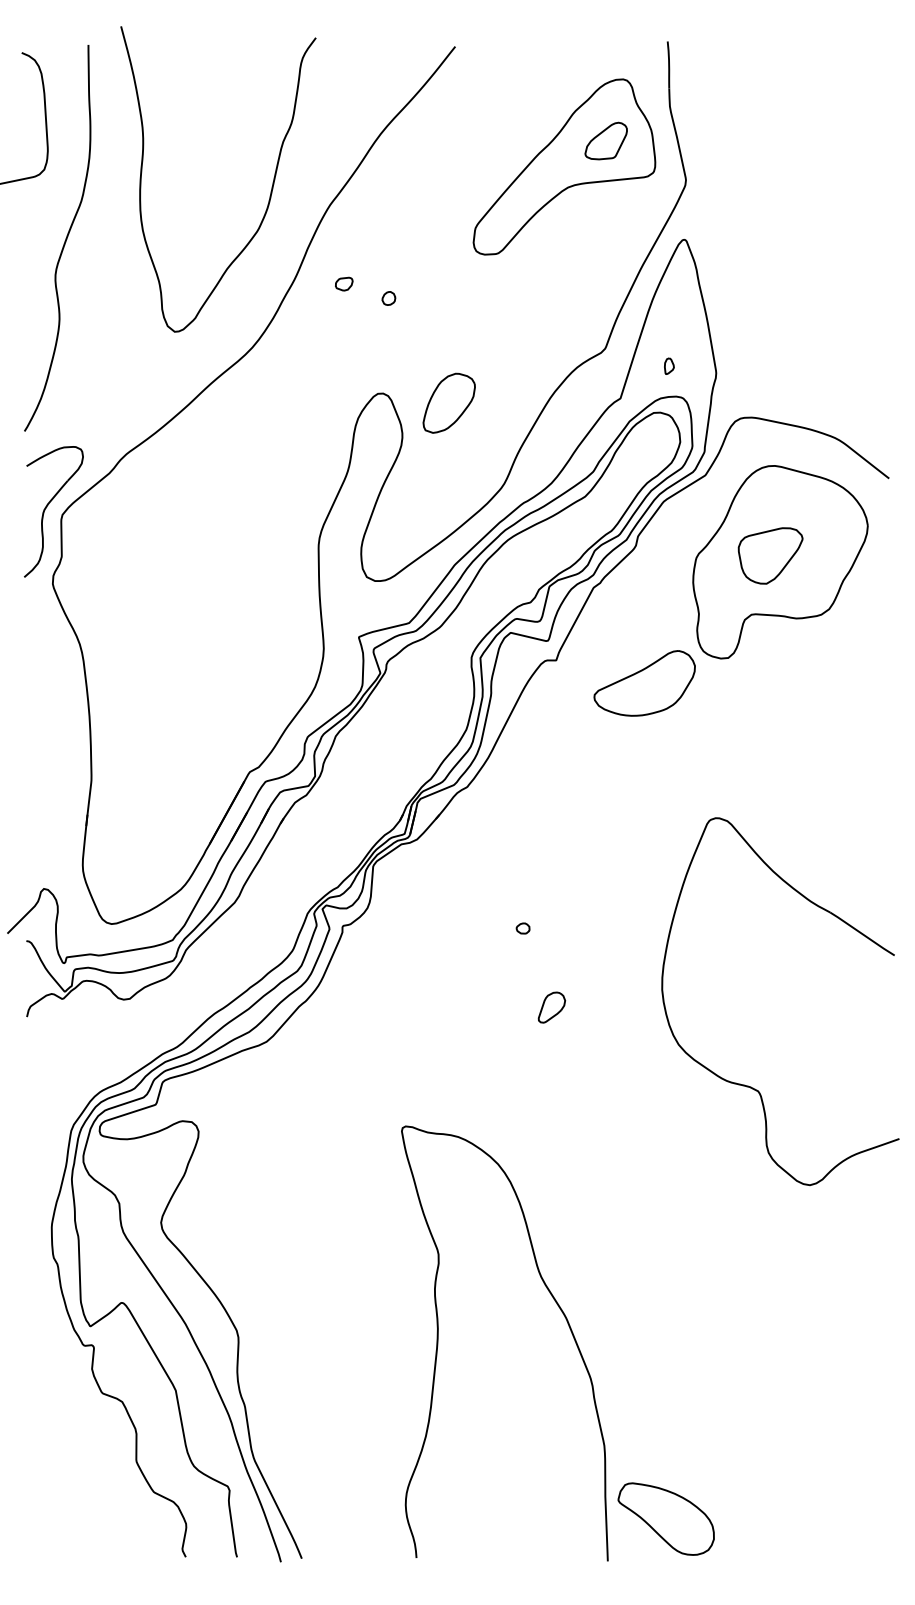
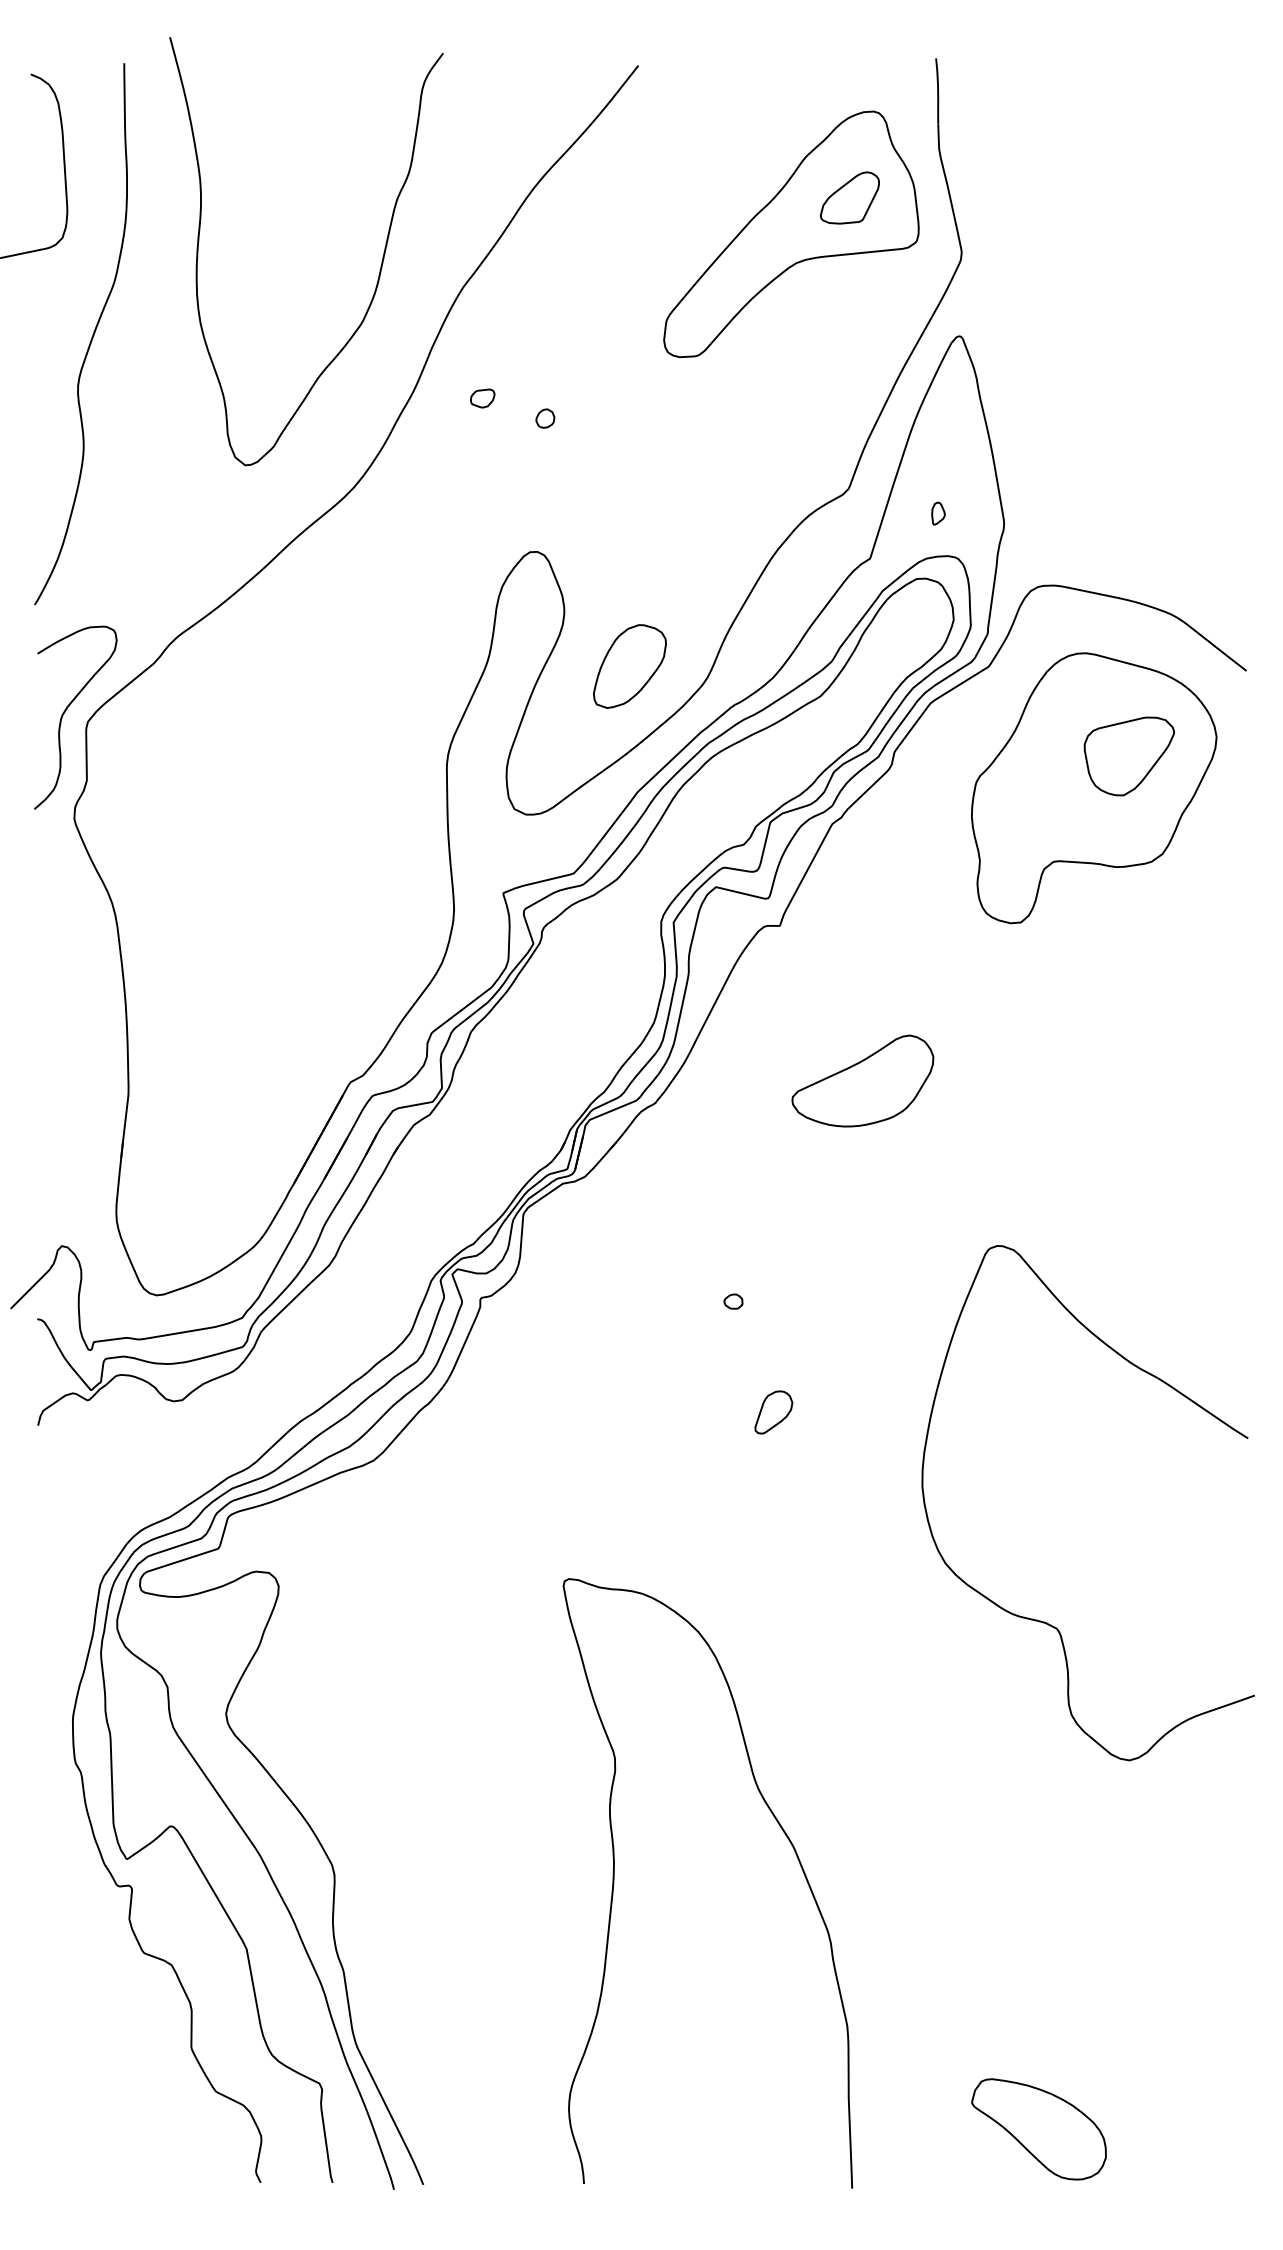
part: (448, 403) -> (629, 666), moved
part: (770, 555) -> (1128, 756), moved
part: (644, 682) -> (862, 1080), moved
part: (751, 1086) -> (1047, 1622), moved
part: (665, 1519) -> (1038, 2129), moved

